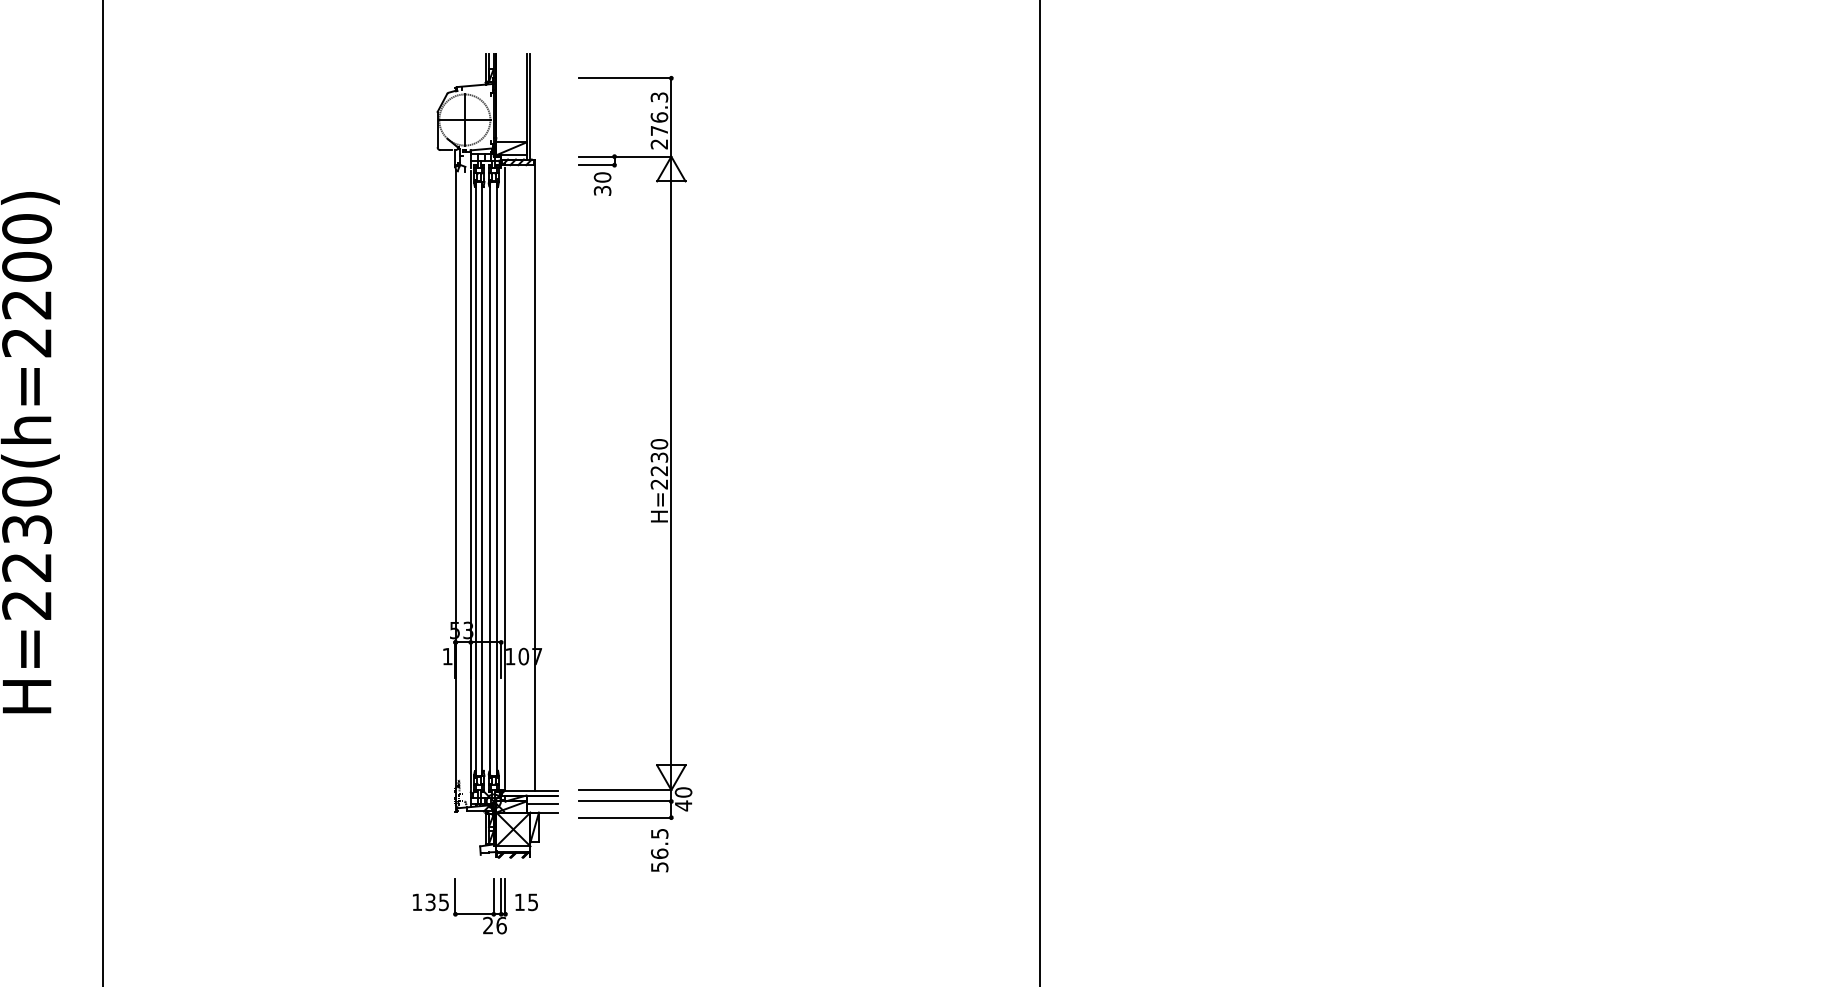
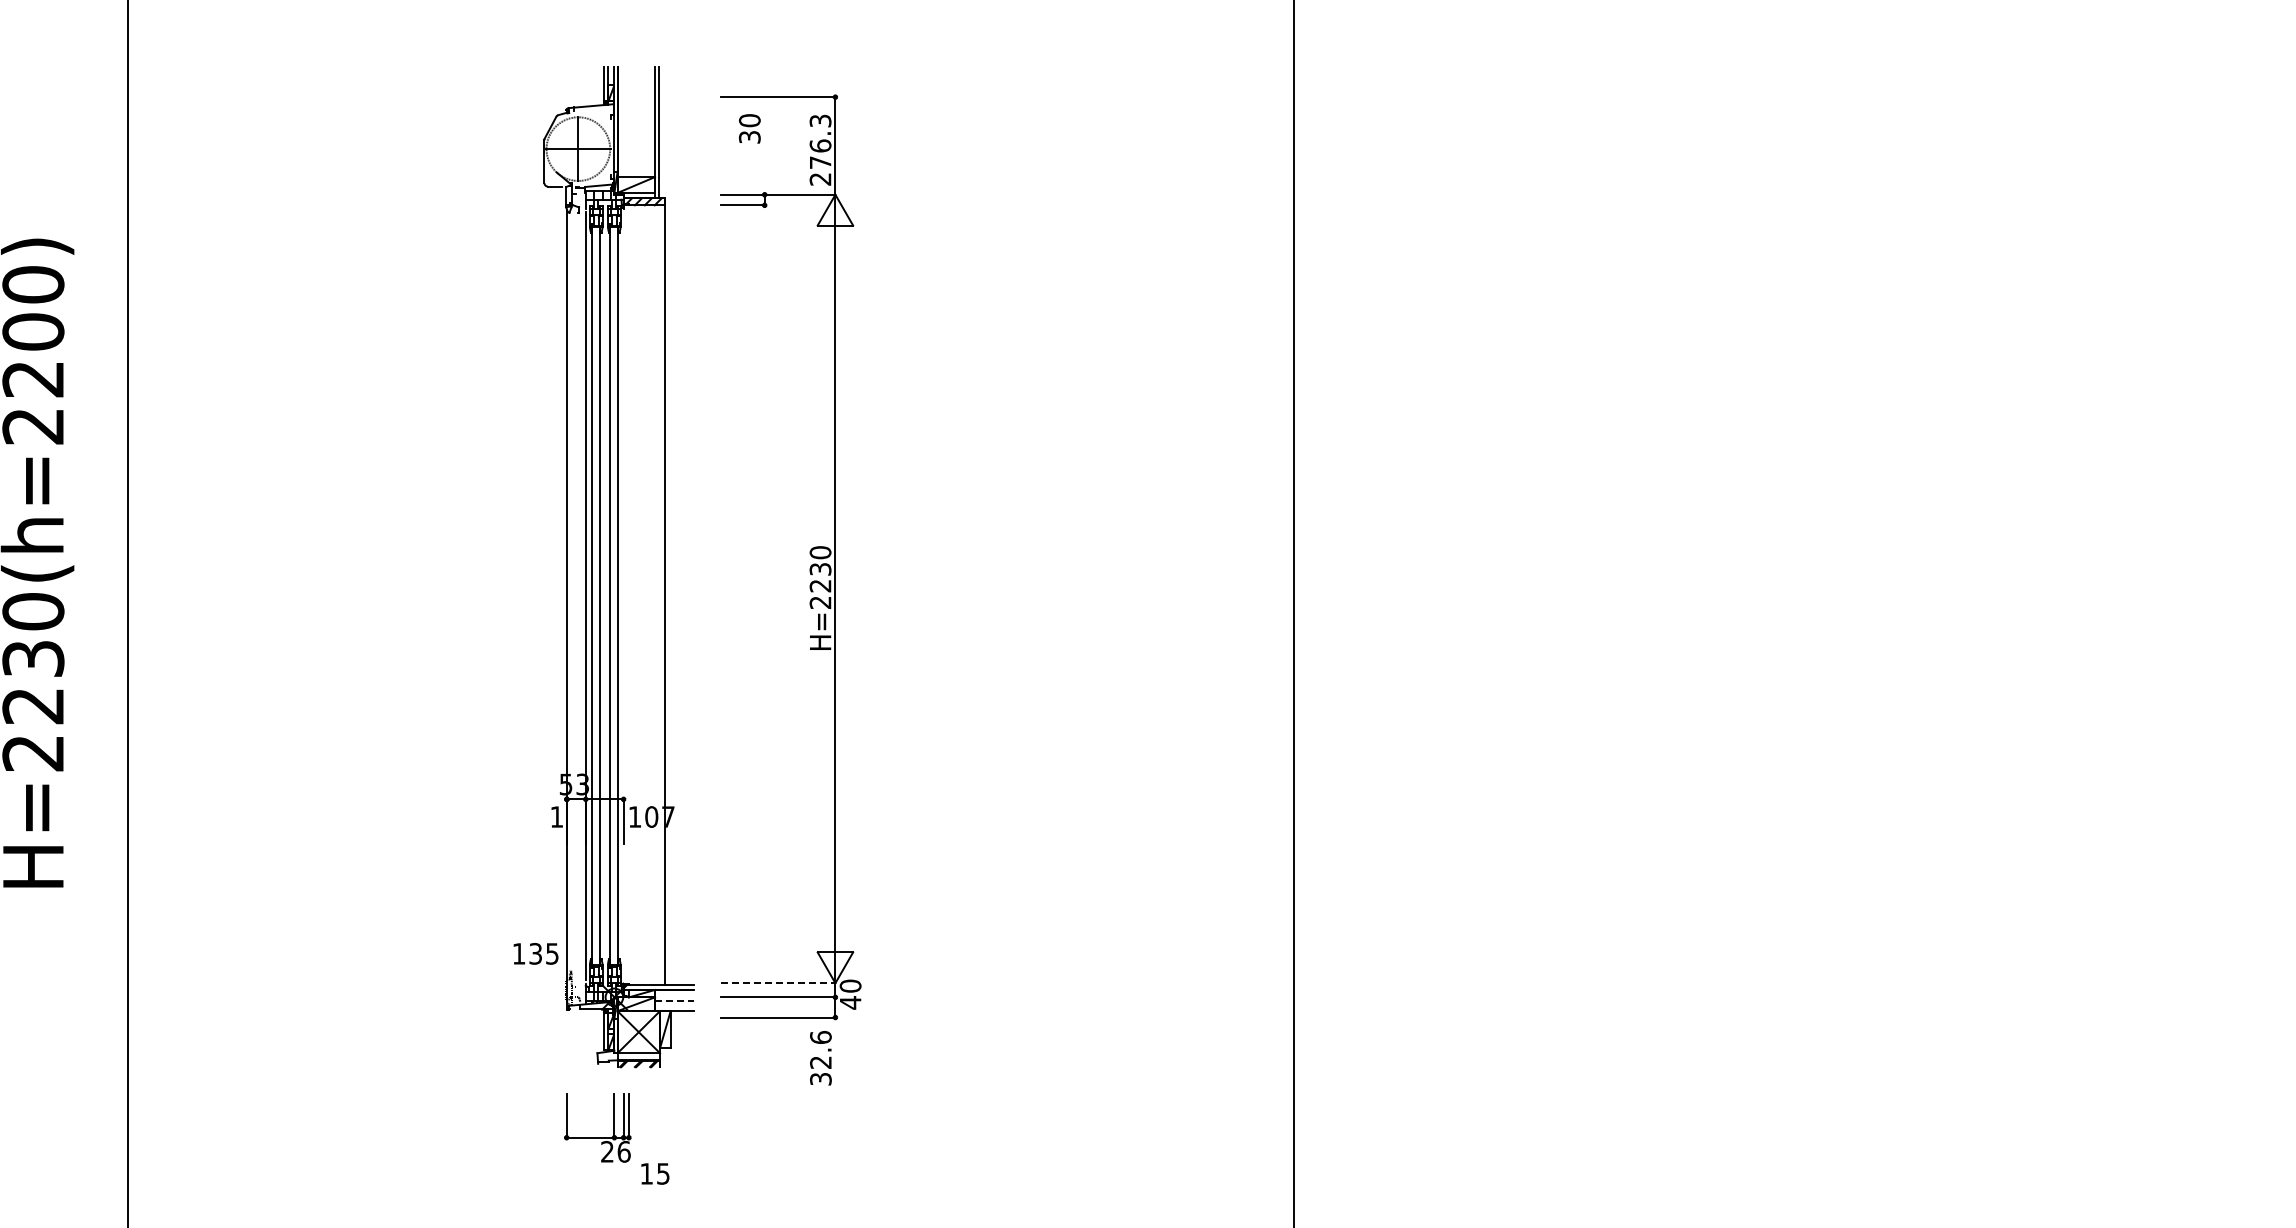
text: (602, 183) -> (749, 128), moved
line: (505, 477) -> (628, 594), removed
line: (625, 790) -> (778, 983), solid -> dashed
line: (542, 804) -> (675, 1000), solid -> dashed
text: (659, 849) -> (820, 1057), 56.5 -> 32.6
text: (430, 902) -> (535, 953), moved
text: (526, 902) -> (655, 1173), moved

